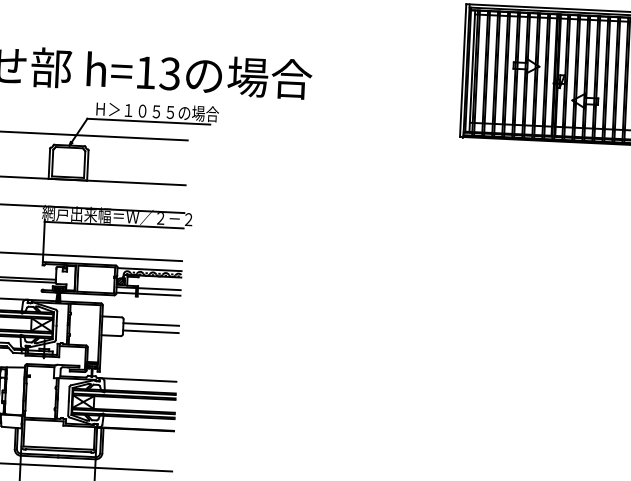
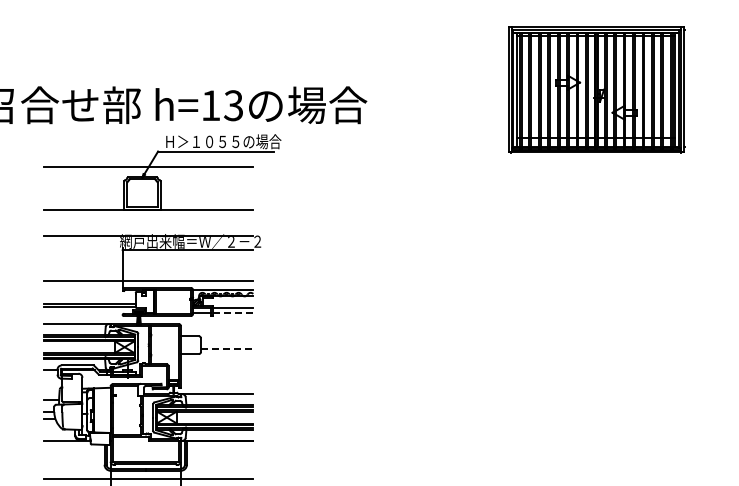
line: (159, 294) -> (233, 313), solid -> dashed
line: (151, 324) -> (227, 341), removed
line: (151, 331) -> (227, 348), solid -> dashed

